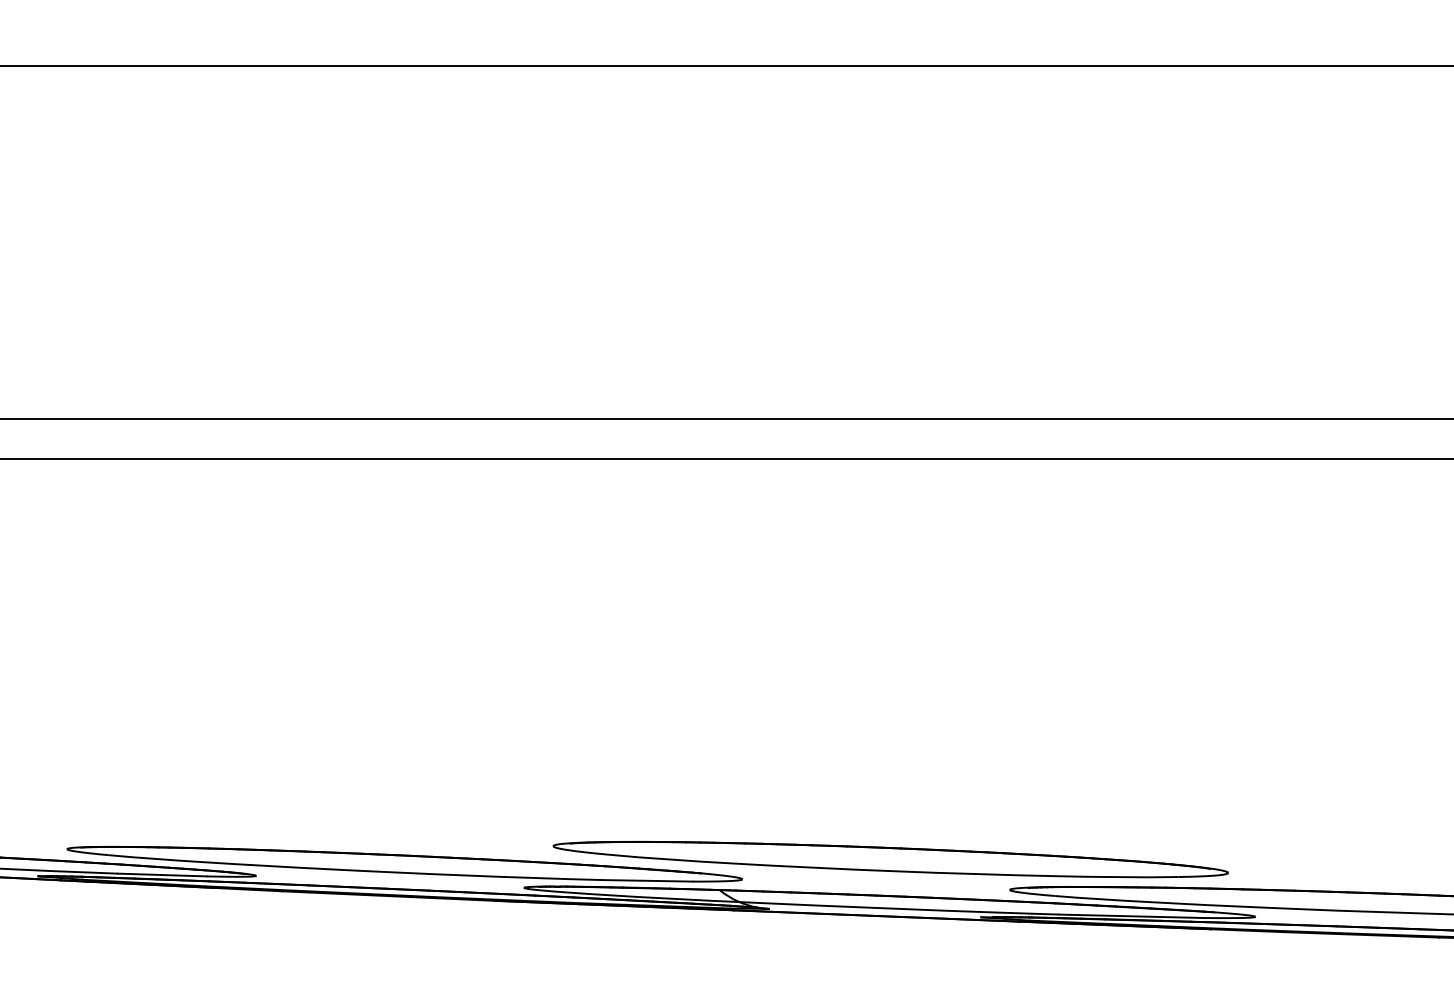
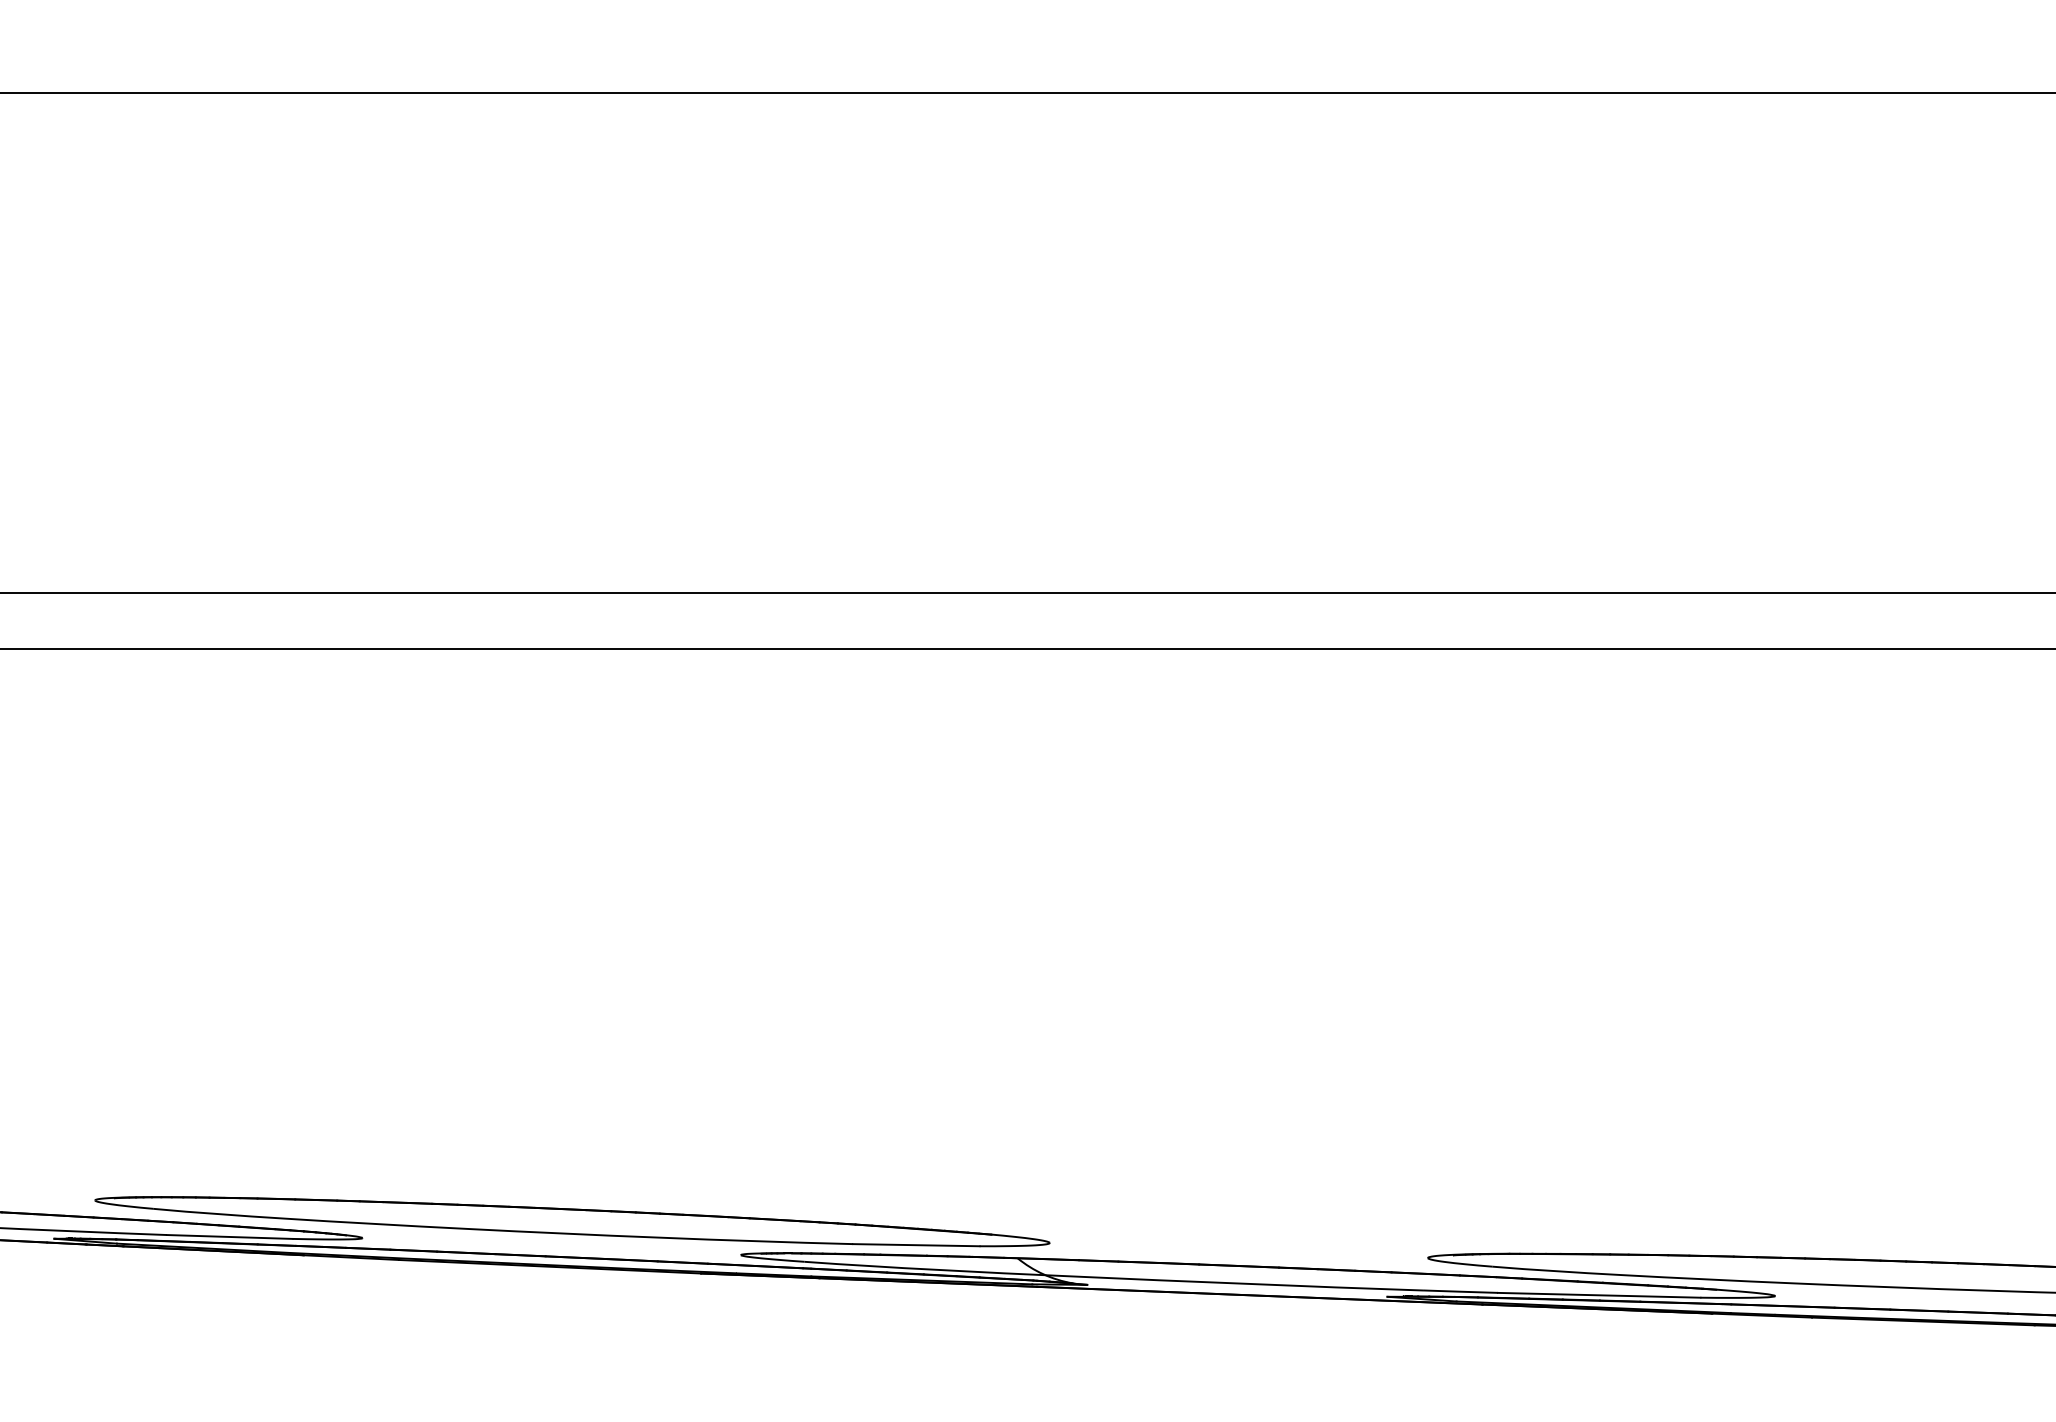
part: (890, 859) -> (1259, 1215), removed

